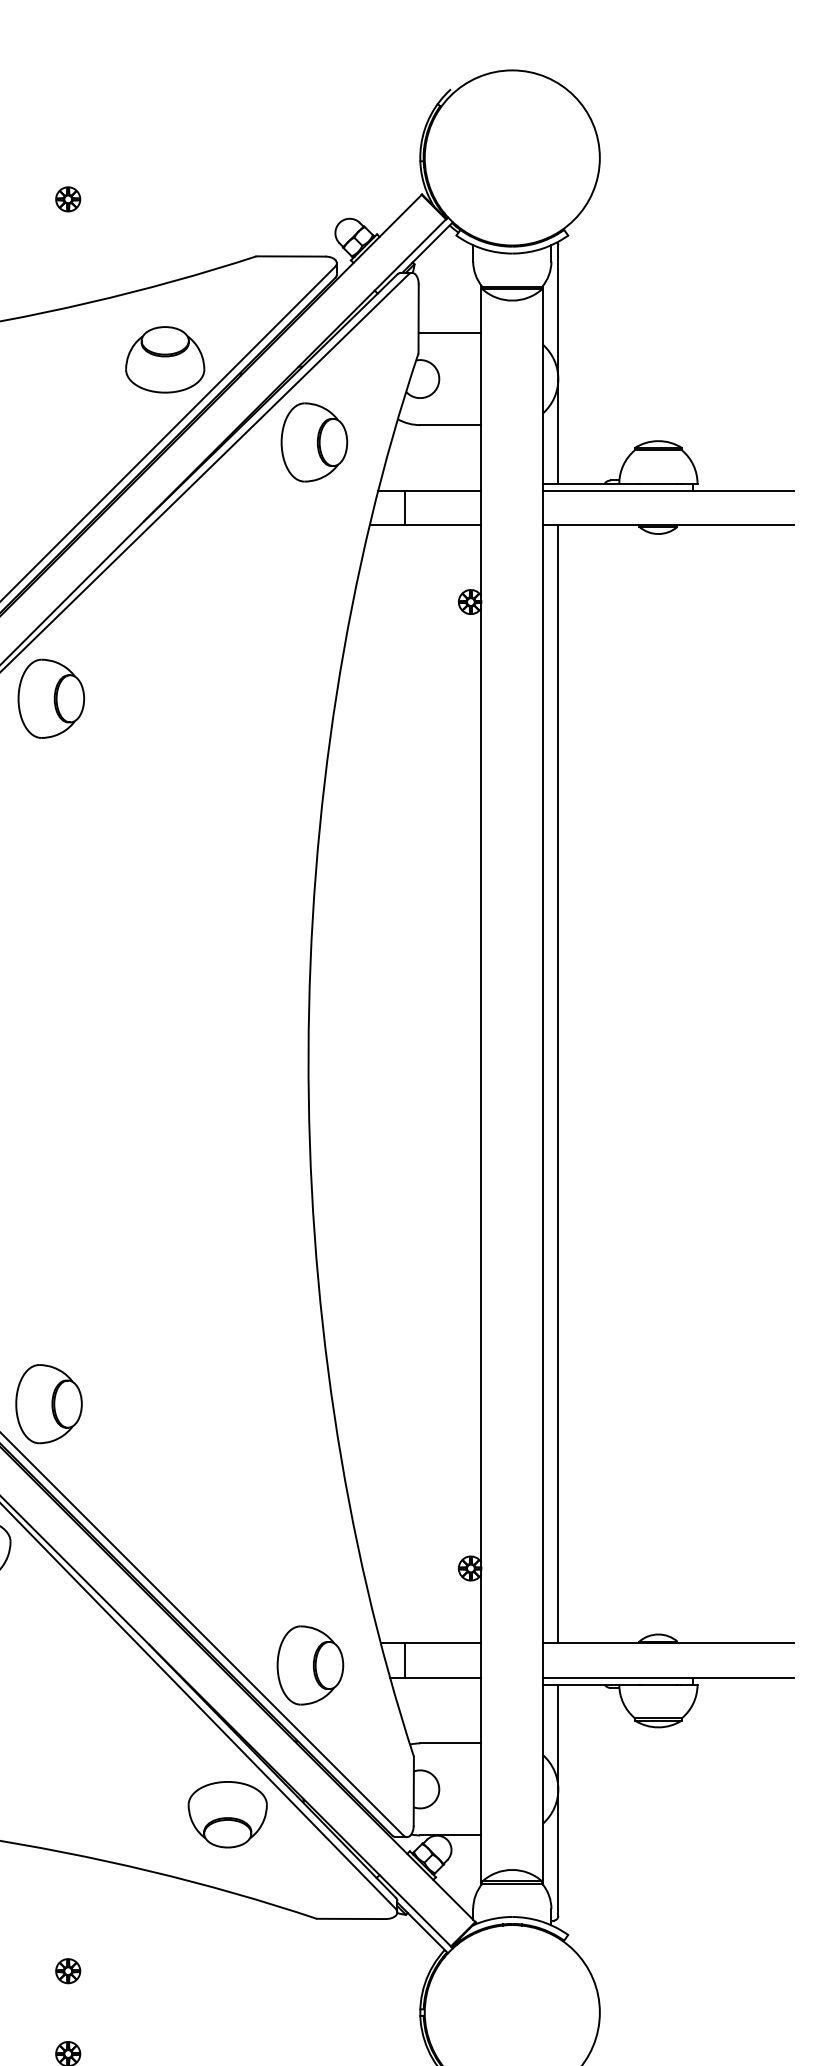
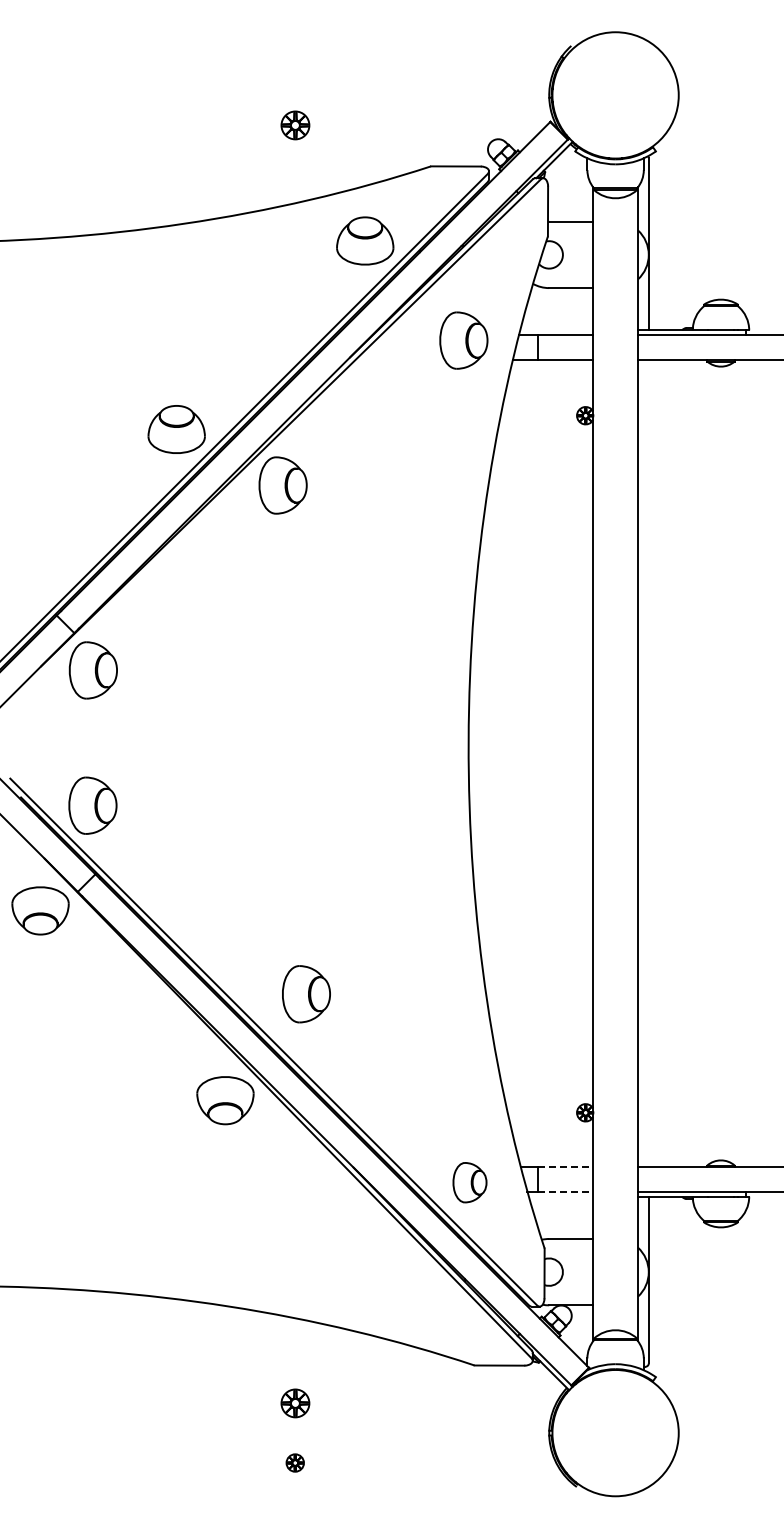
part: (67, 198) -> (294, 124), size x1.6
part: (313, 442) -> (463, 340), moved
line: (557, 1084) -> (648, 763), removed
part: (49, 1404) -> (306, 994), moved
line: (442, 1642) -> (565, 1166), solid -> dashed
part: (309, 1665) -> (469, 1182), size x0.7
line: (442, 1677) -> (565, 1191), solid -> dashed
part: (227, 1814) -> (410, 1290), removed
part: (67, 1970) -> (294, 1402), size x1.6

